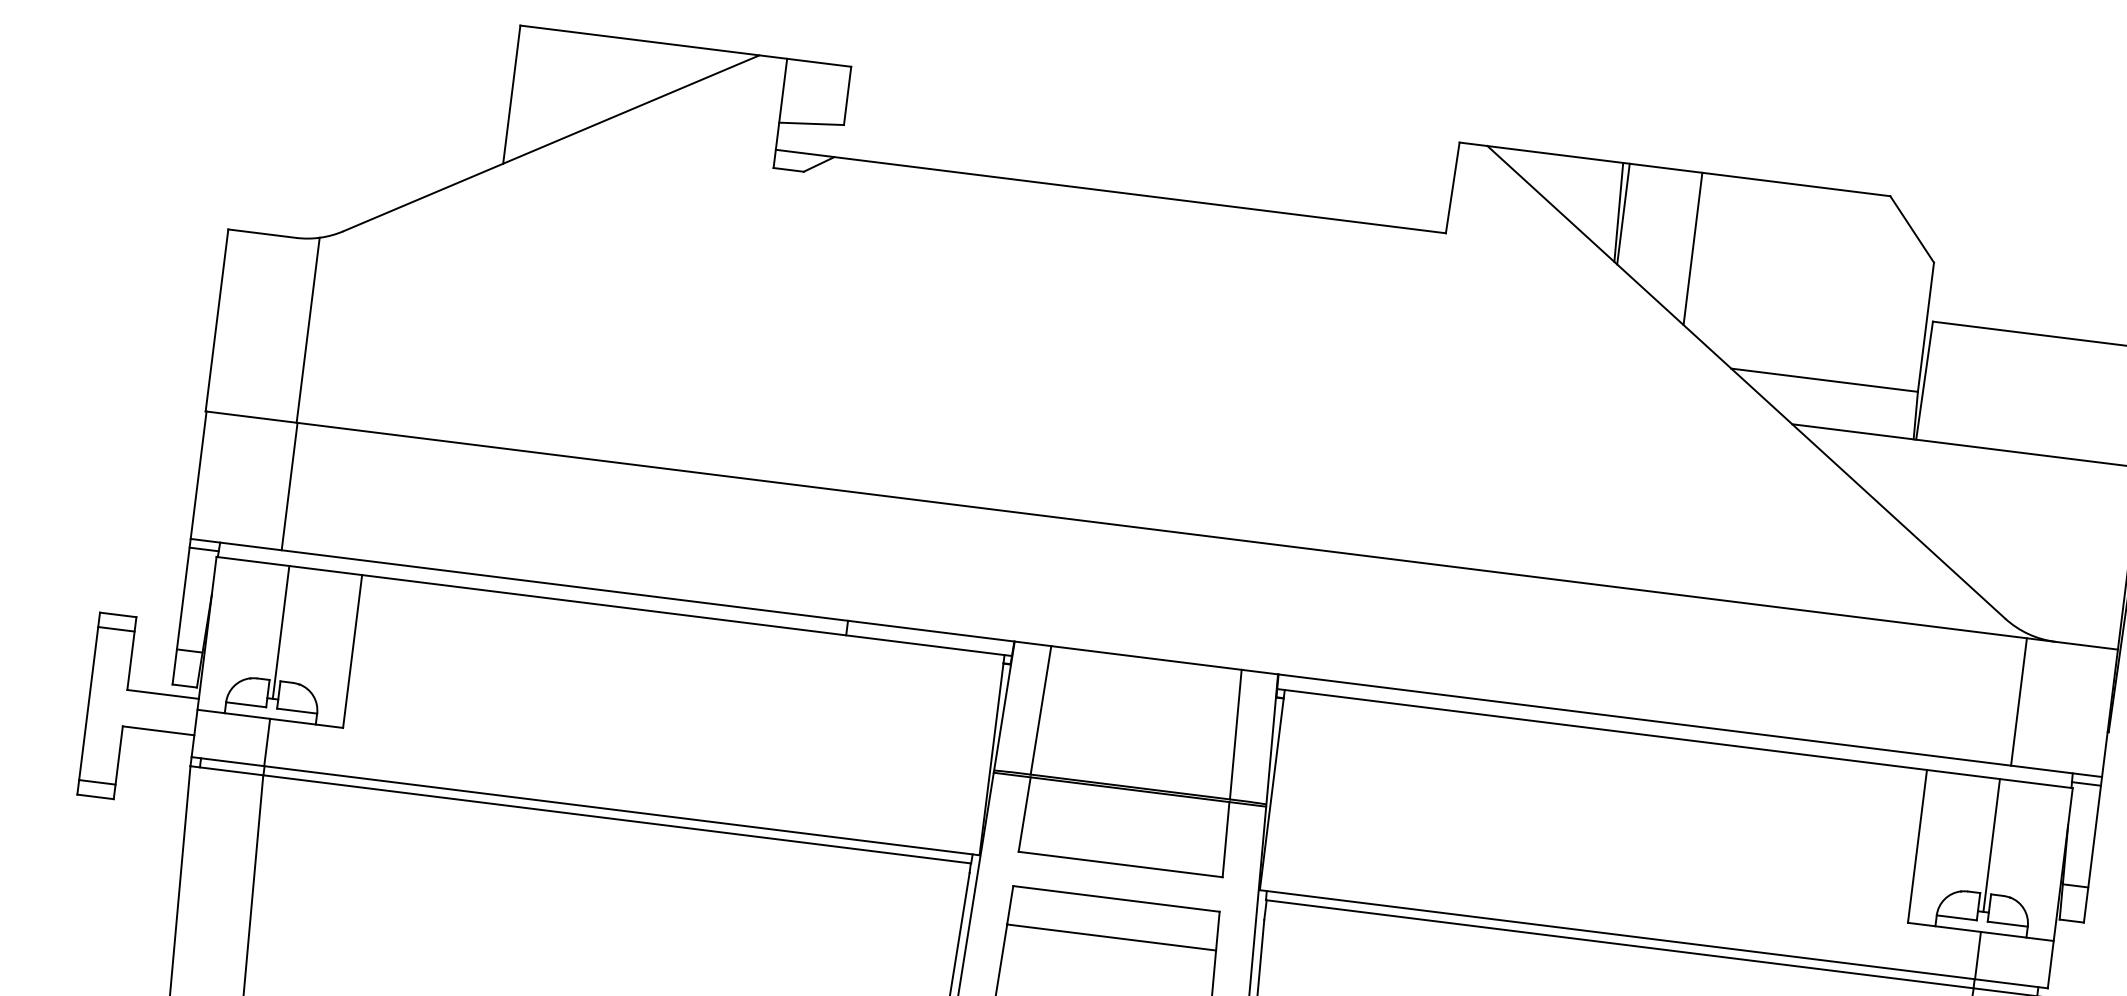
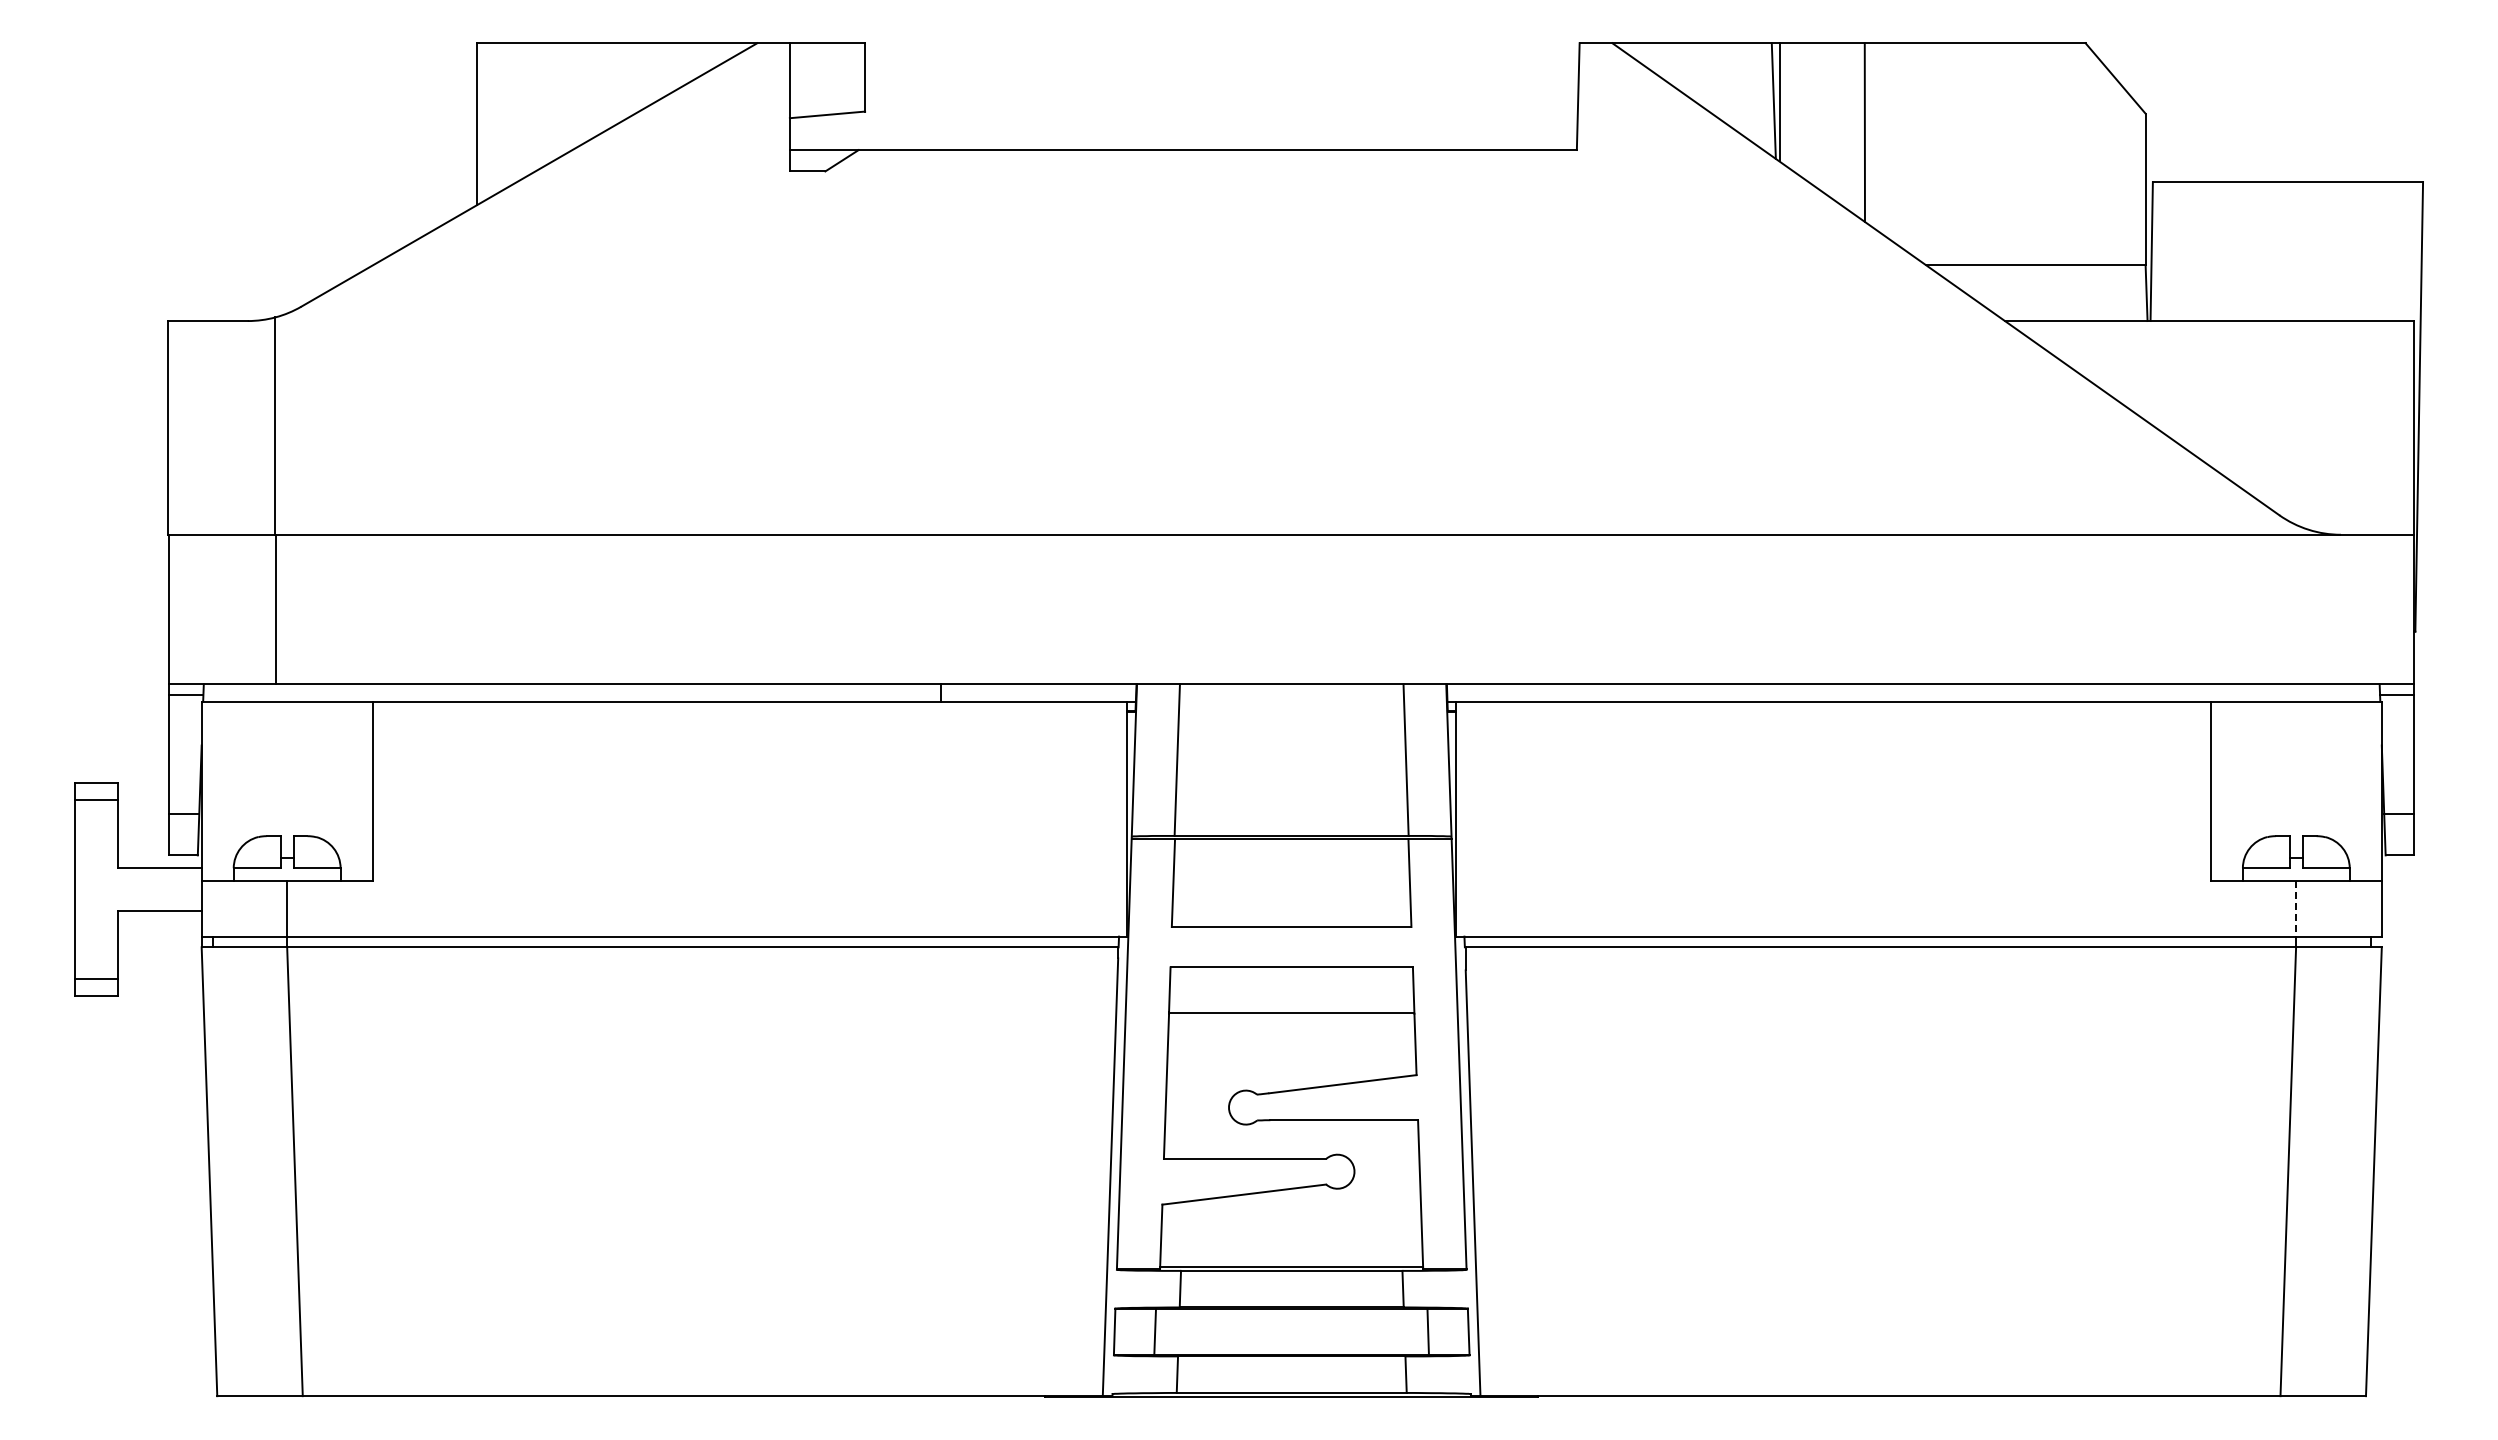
line: (281, 632) -> (287, 779), removed
line: (2019, 701) -> (2307, 609), removed
line: (1991, 845) -> (2296, 779), removed
line: (1978, 955) -> (2296, 908), solid -> dashed

